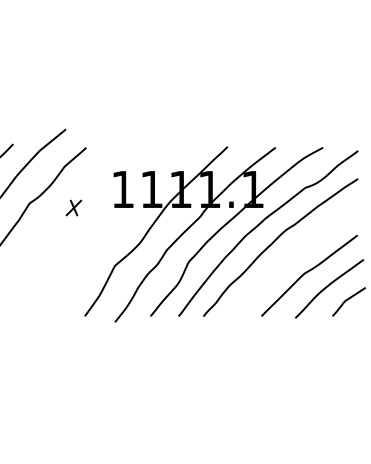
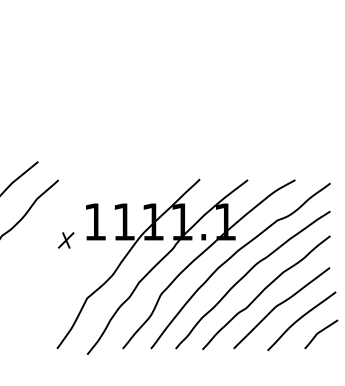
part: (73, 207) -> (65, 239), moved
curve: (292, 258) -> (264, 290), added

